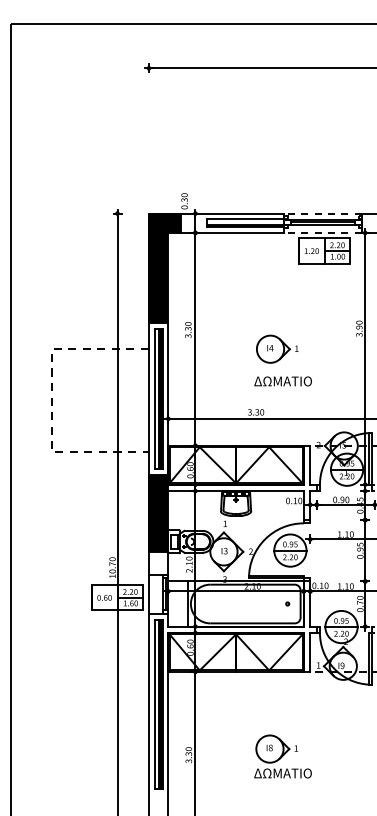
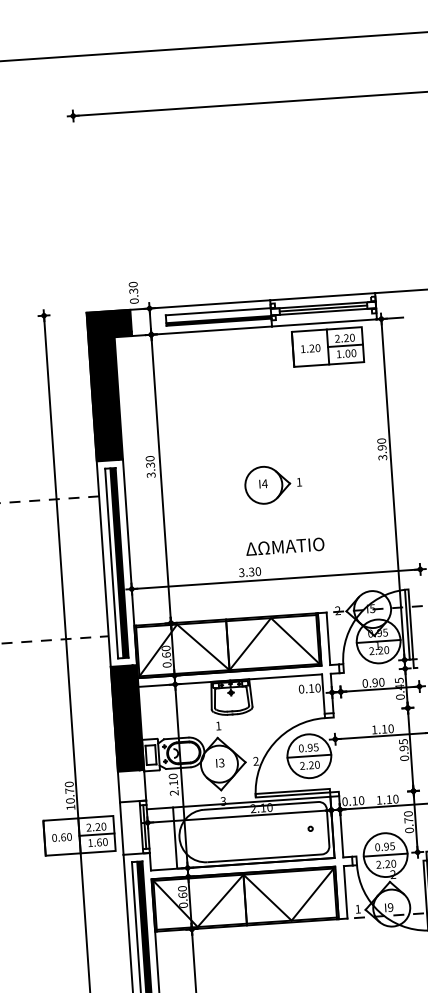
line: (323, 213) -> (323, 296), dashed -> solid
line: (323, 232) -> (324, 322), dashed -> solid
text: (282, 381) -> (284, 546), moved

